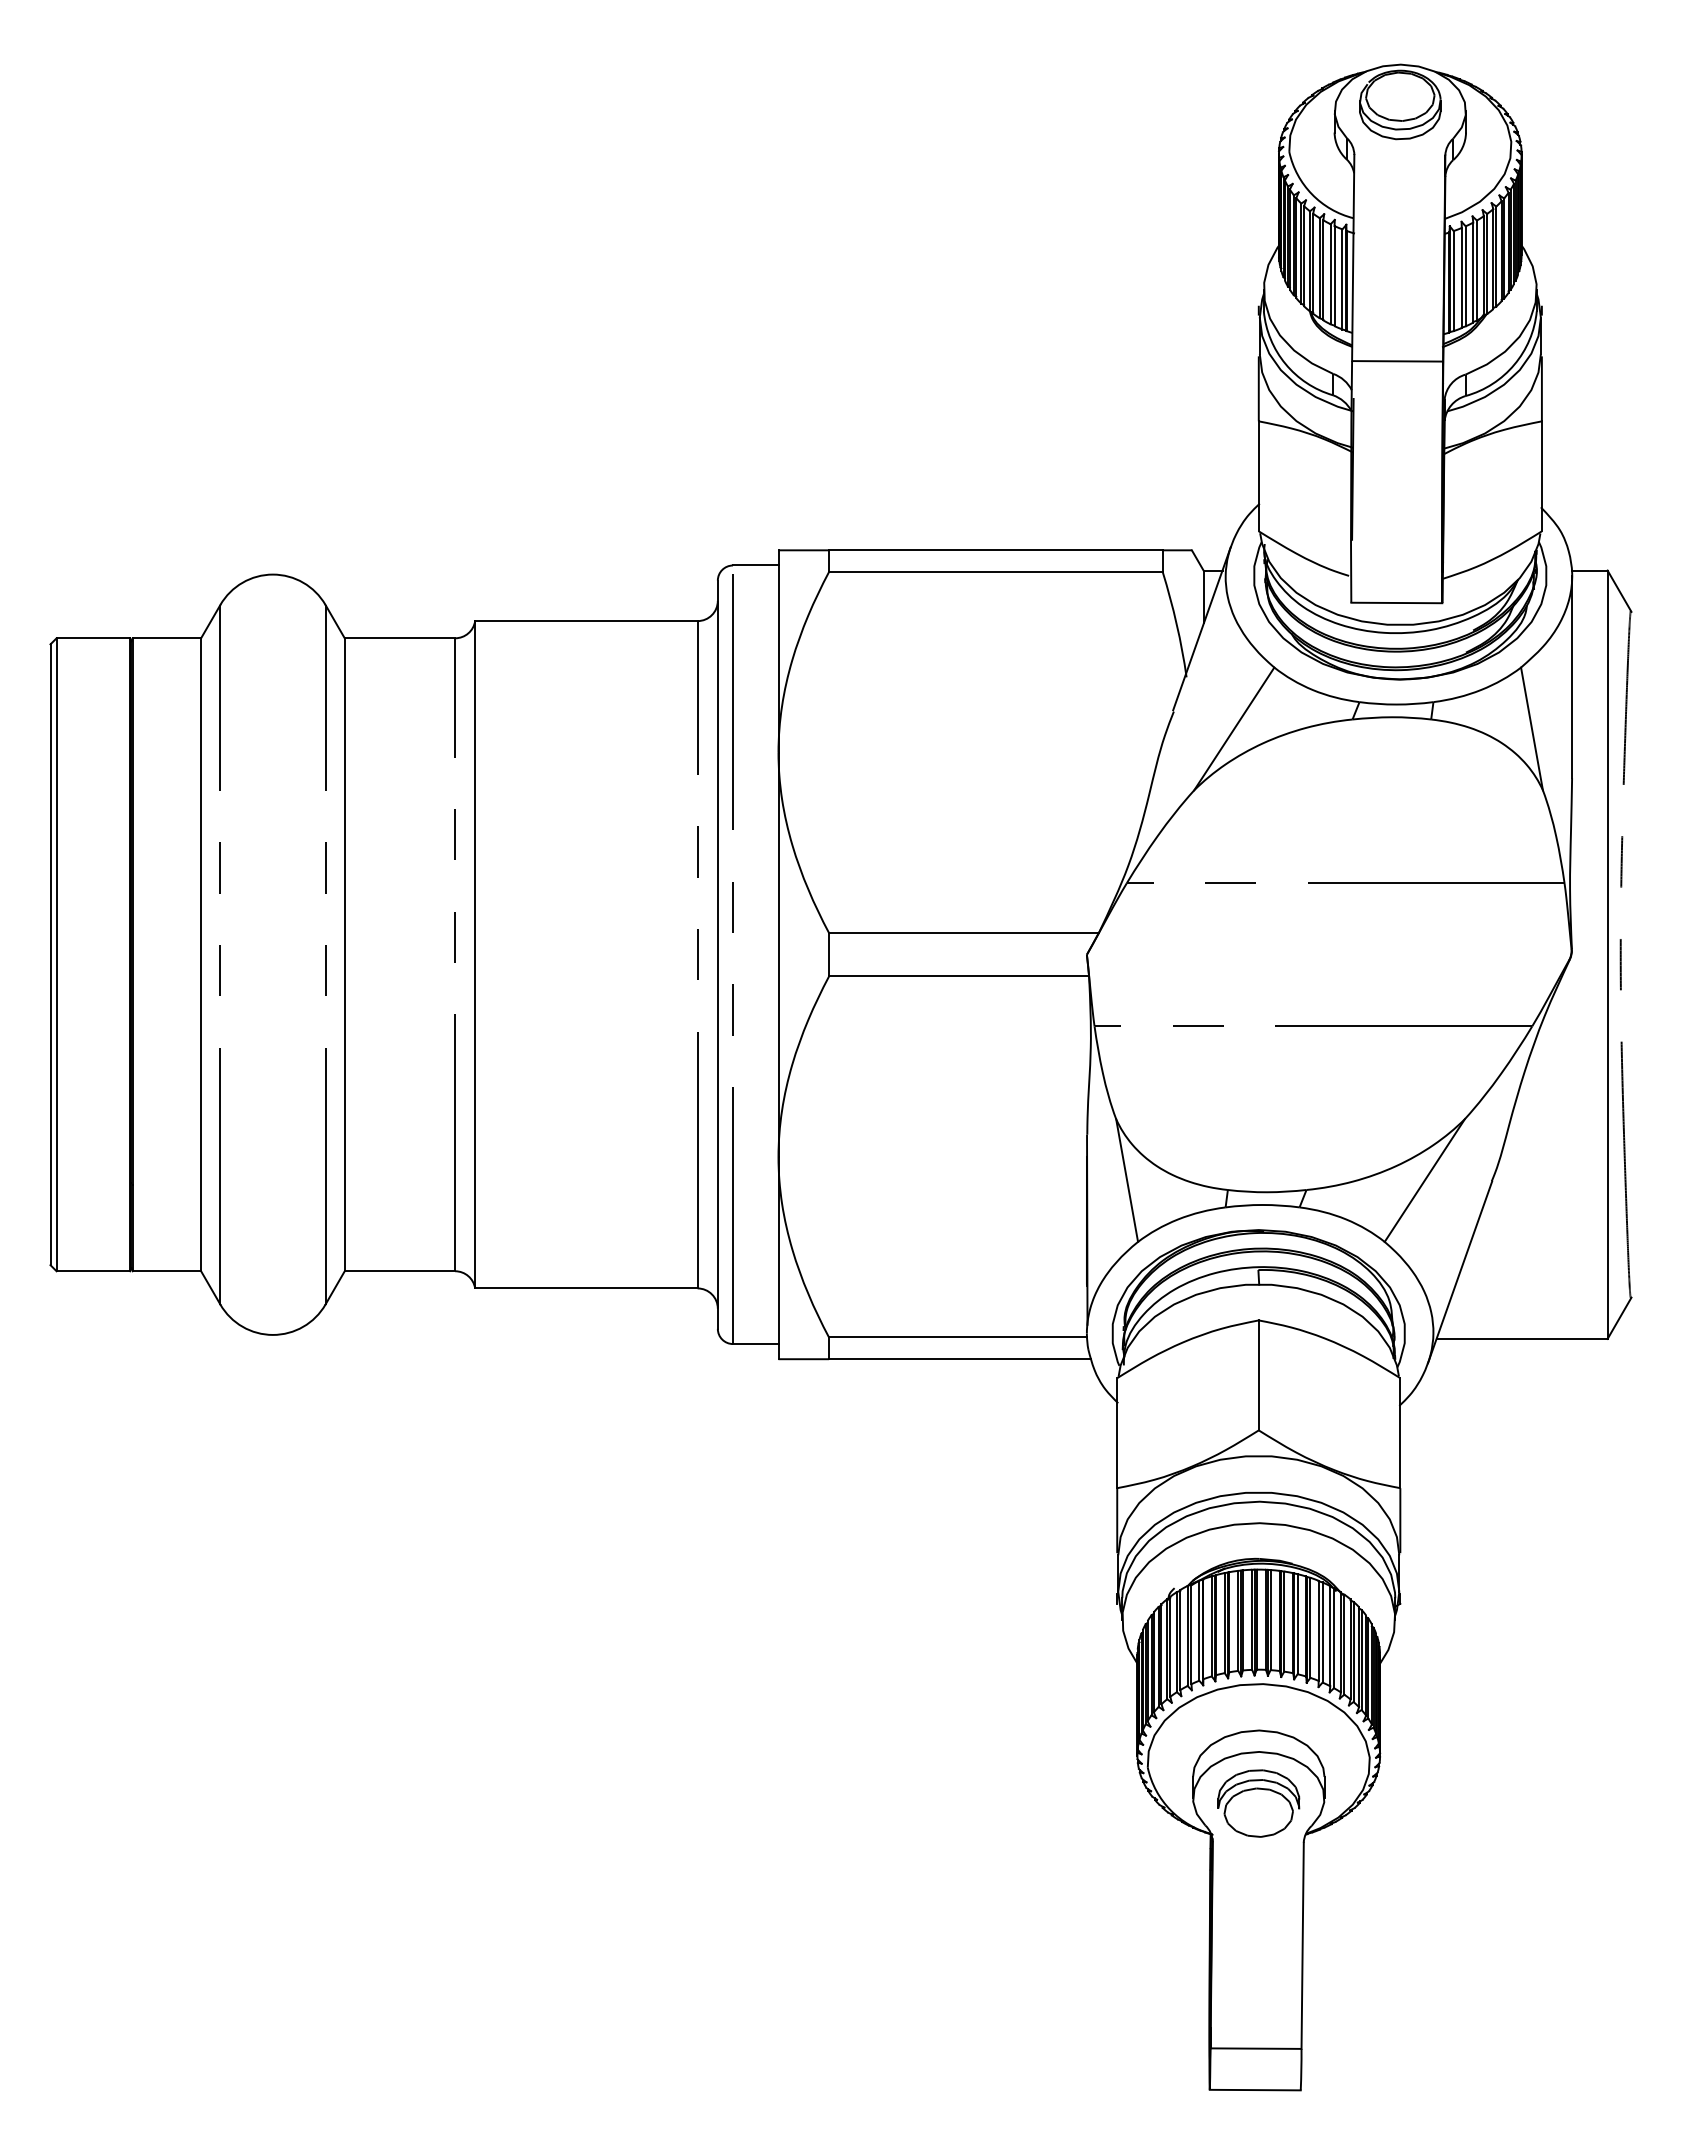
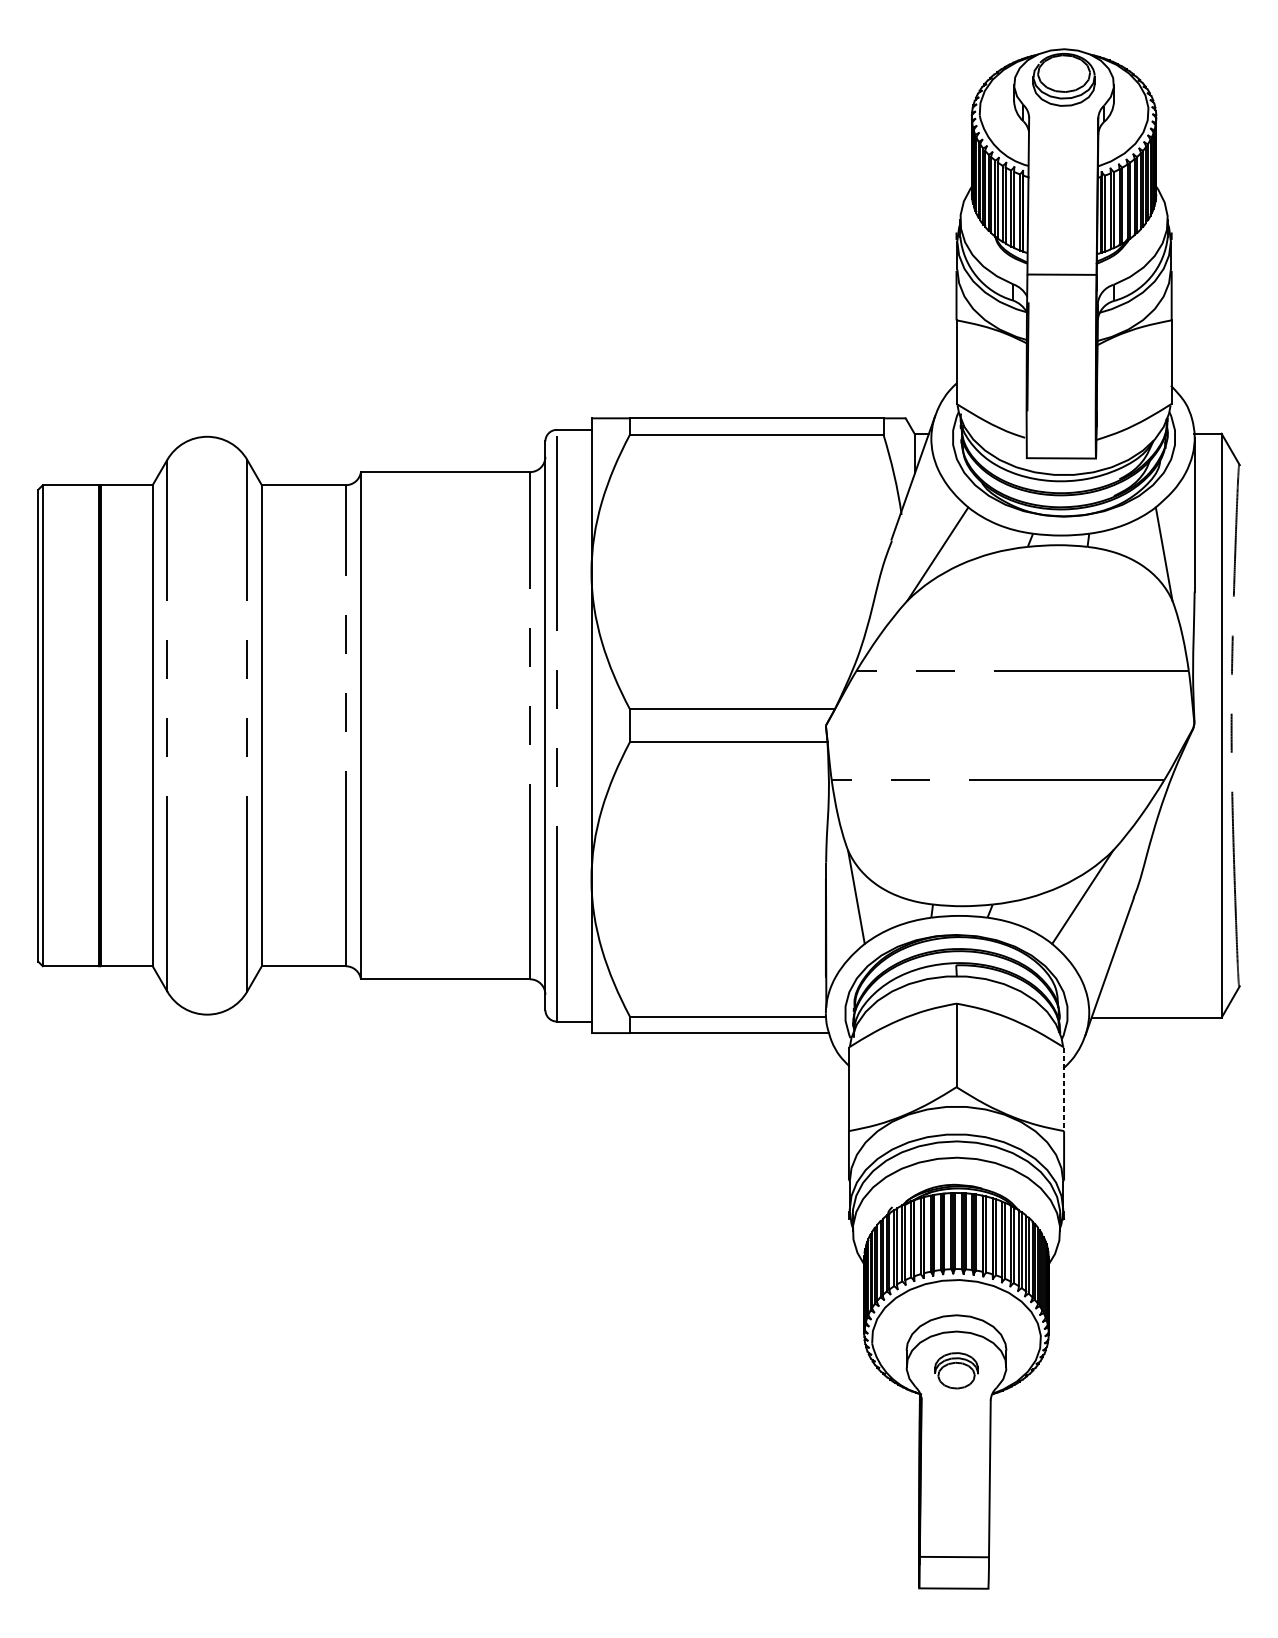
line: (1400, 1433) -> (1064, 1089), solid -> dashed
part: (1258, 1803) -> (956, 1370), size x0.7

